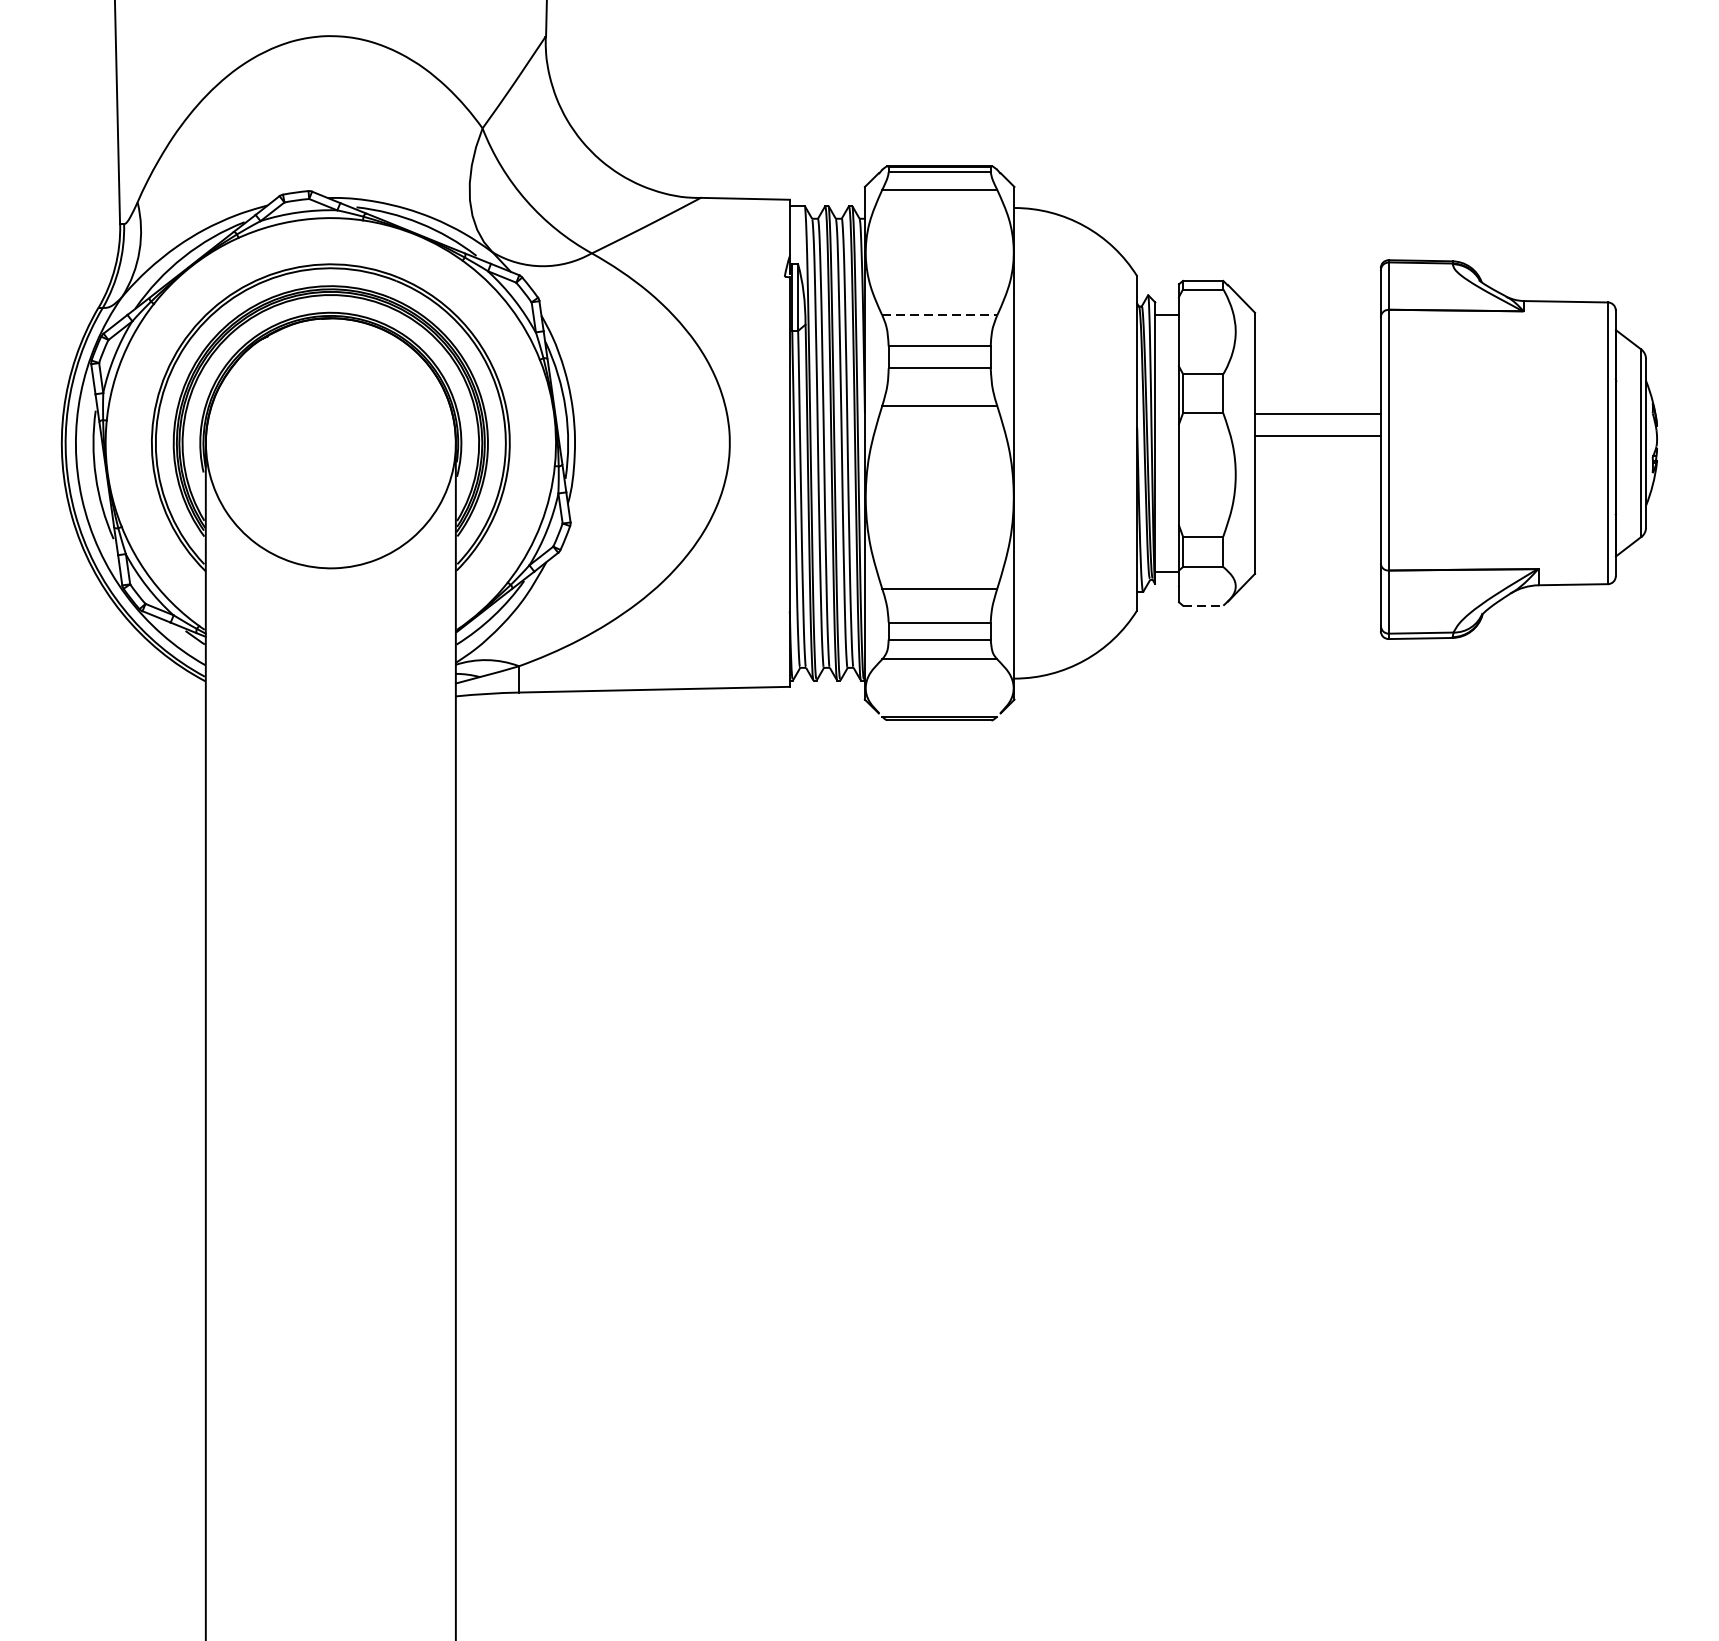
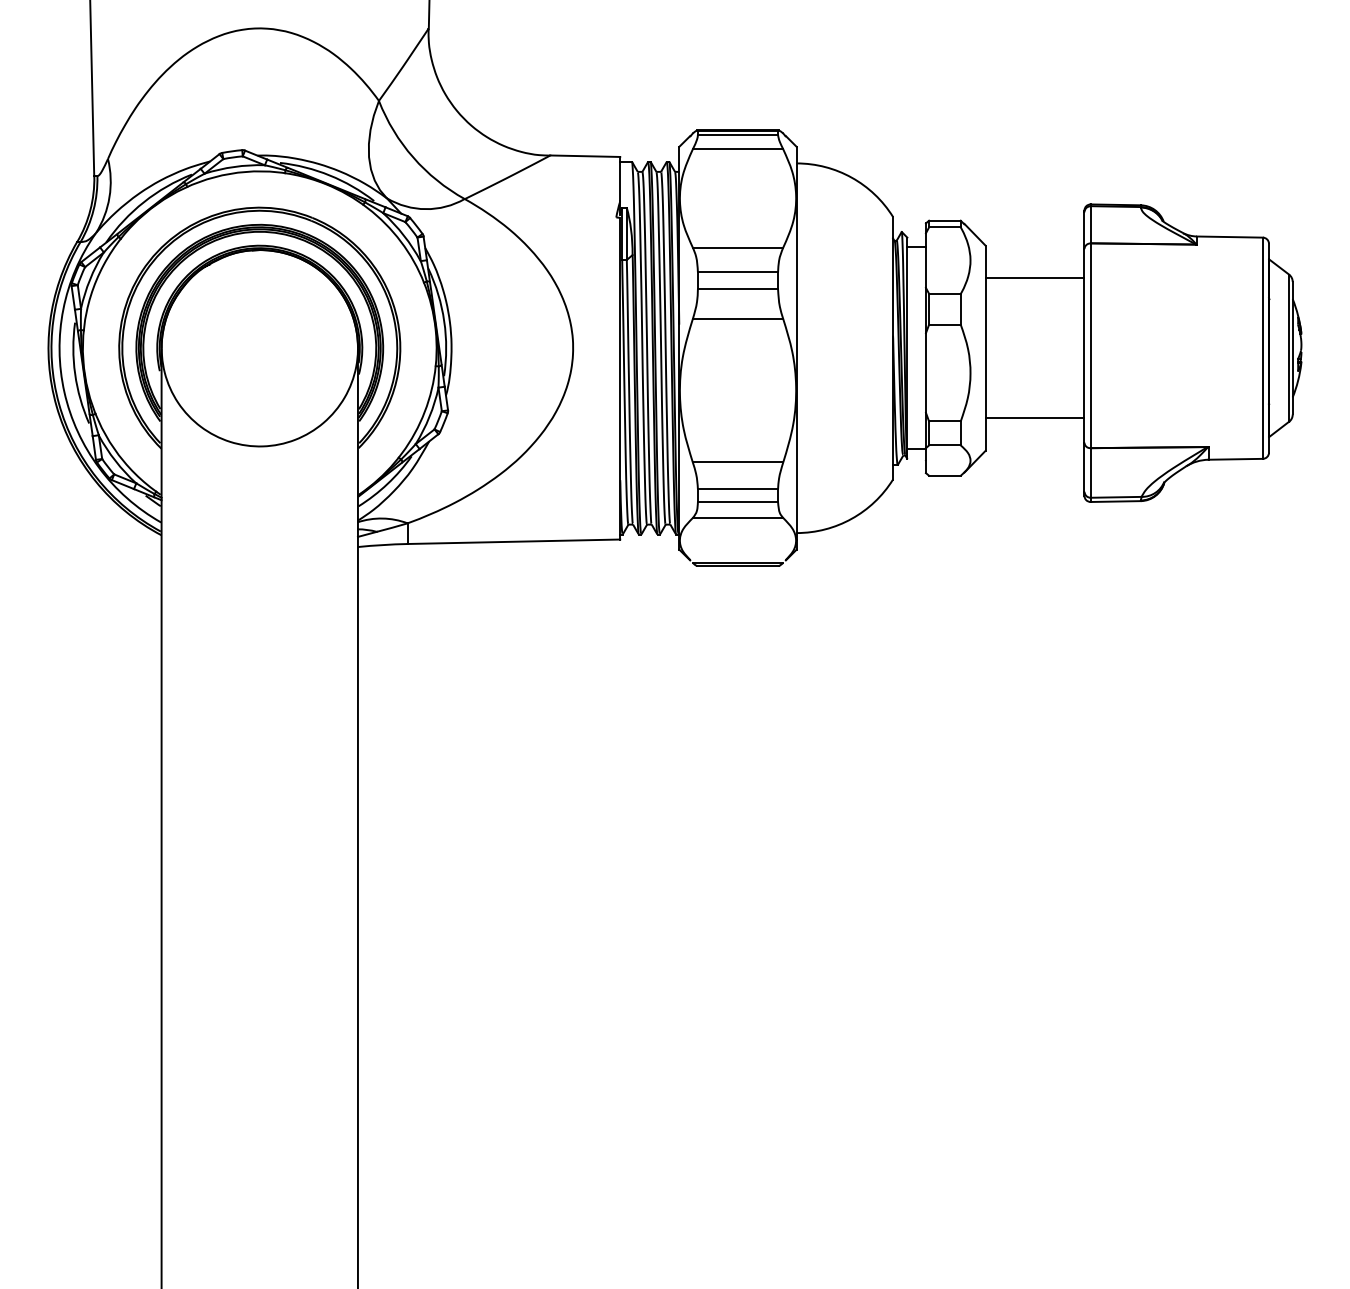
line: (940, 315) -> (738, 247), dashed -> solid
line: (1317, 414) -> (1034, 278), moved
line: (1317, 435) -> (1034, 418), moved
line: (1202, 605) -> (944, 475), dashed -> solid

